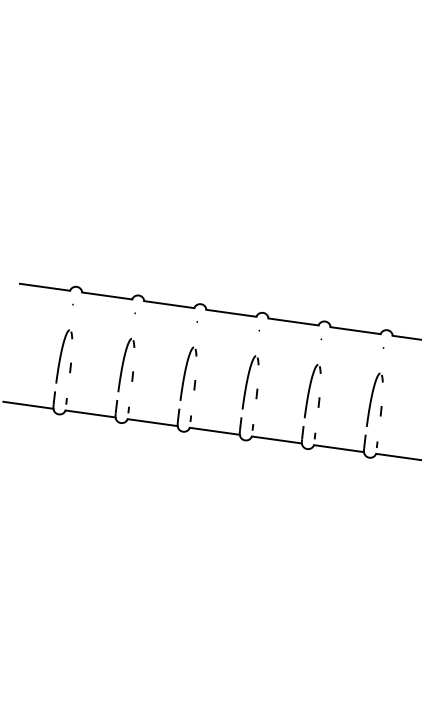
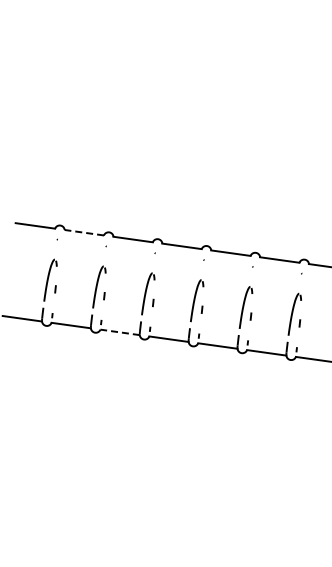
line: (107, 295) -> (84, 232), solid -> dashed
line: (153, 422) -> (120, 332), solid -> dashed

